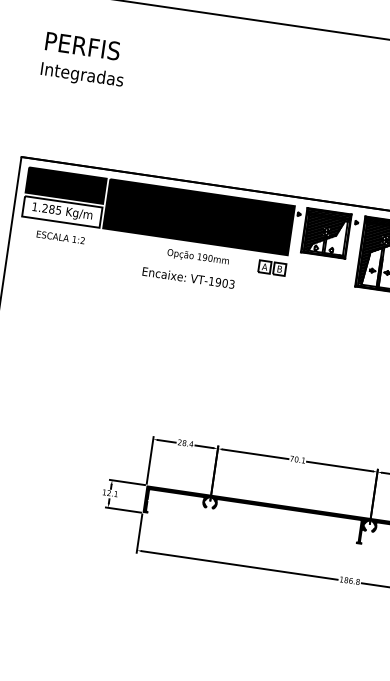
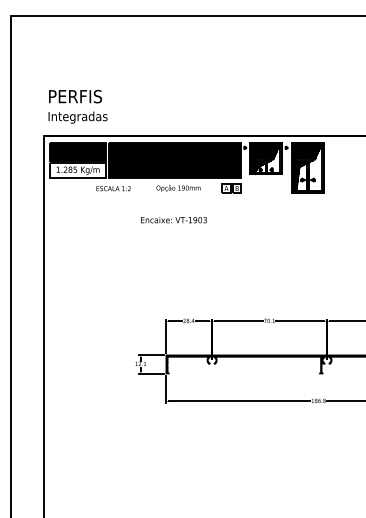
text: (83, 60) -> (77, 106), moved
text: (60, 237) -> (113, 188), moved
text: (188, 278) -> (173, 220), moved

